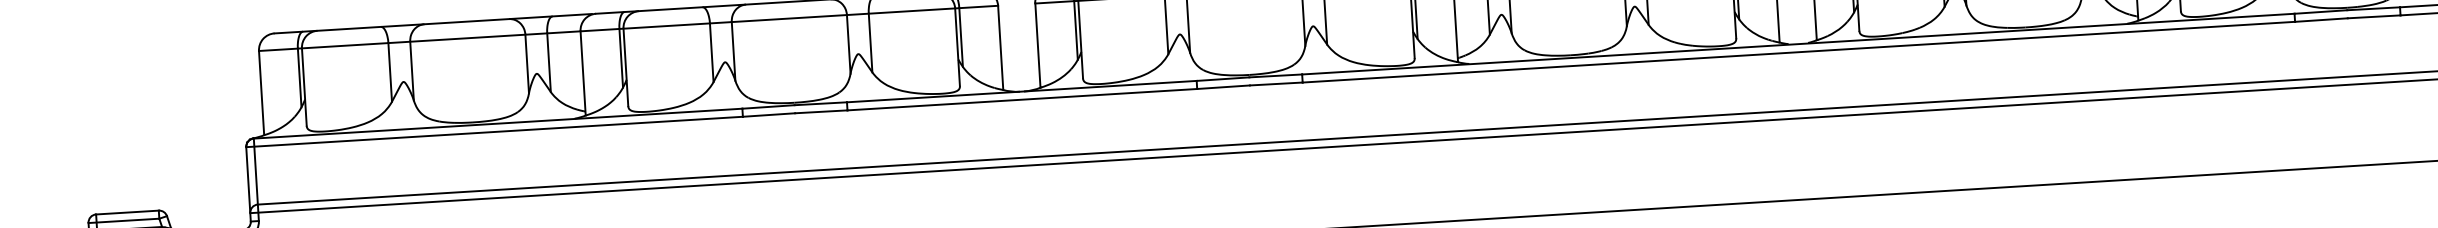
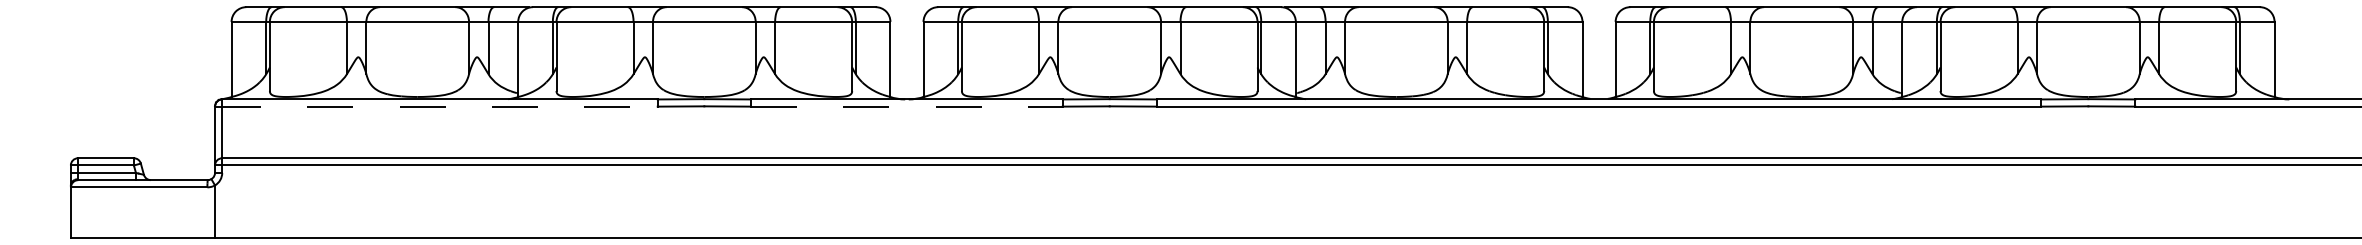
line: (1021, 99) -> (906, 106), solid -> dashed
line: (494, 131) -> (436, 106), solid -> dashed

